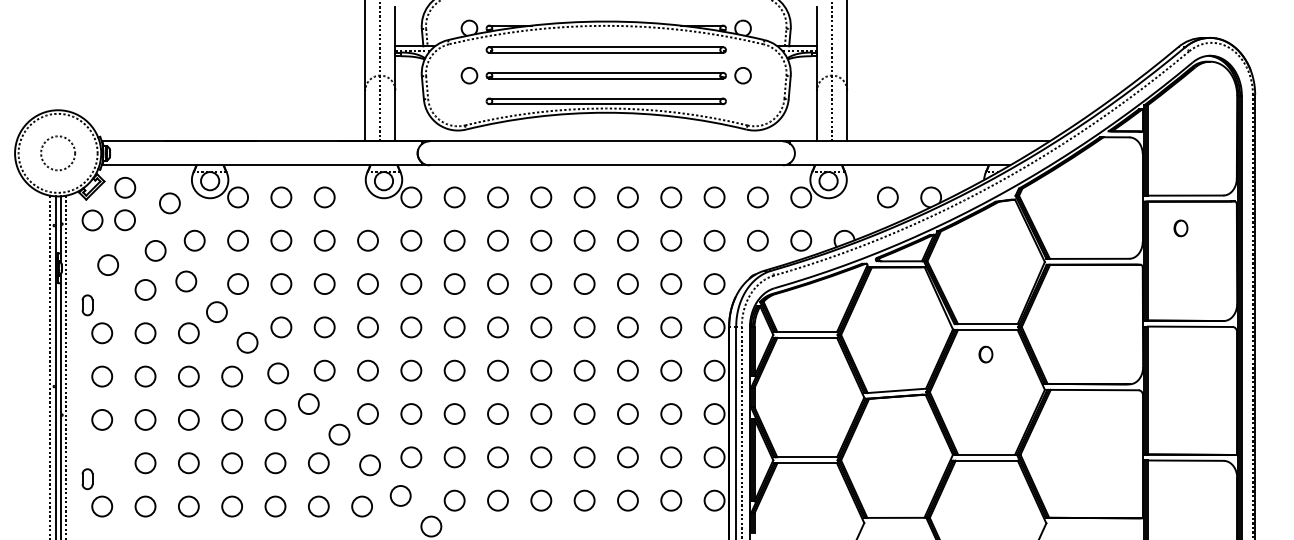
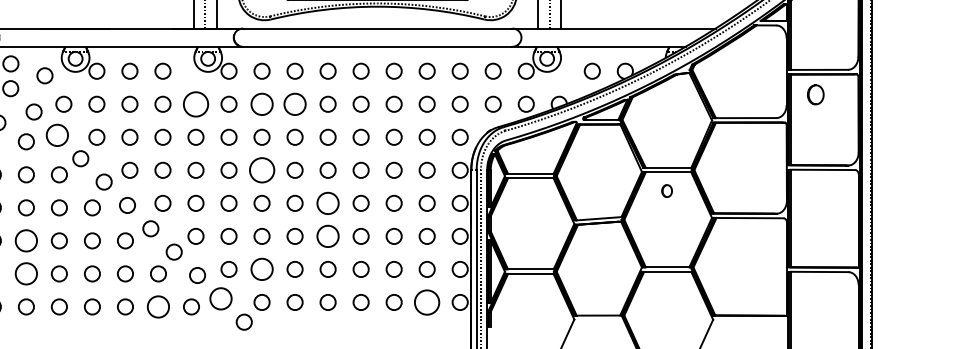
part: (1180, 228) -> (815, 94), size x1.6
circle: (367, 240) -> (195, 104), size x1.6
circle: (454, 240) -> (261, 104), size x1.4
circle: (497, 240) -> (294, 104), size x1.4
circle: (186, 281) -> (57, 135), size x1.4
circle: (454, 327) -> (261, 170), size x1.6
circle: (541, 370) -> (328, 203), size x1.4
circle: (541, 413) -> (328, 236), size x1.4
circle: (145, 419) -> (26, 240), size x1.4
circle: (454, 457) -> (261, 269), size x1.4
circle: (145, 463) -> (26, 274), size x1.4
circle: (400, 495) -> (220, 298), size x1.4
circle: (671, 500) -> (427, 302), size x1.6
circle: (318, 506) -> (158, 306), size x1.4

